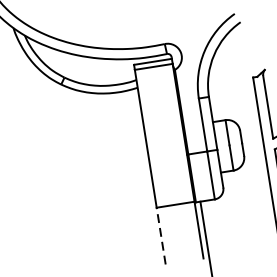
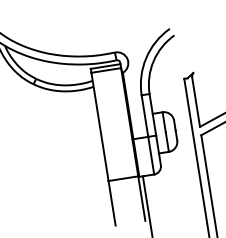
line: (161, 236) -> (112, 203), dashed -> solid

